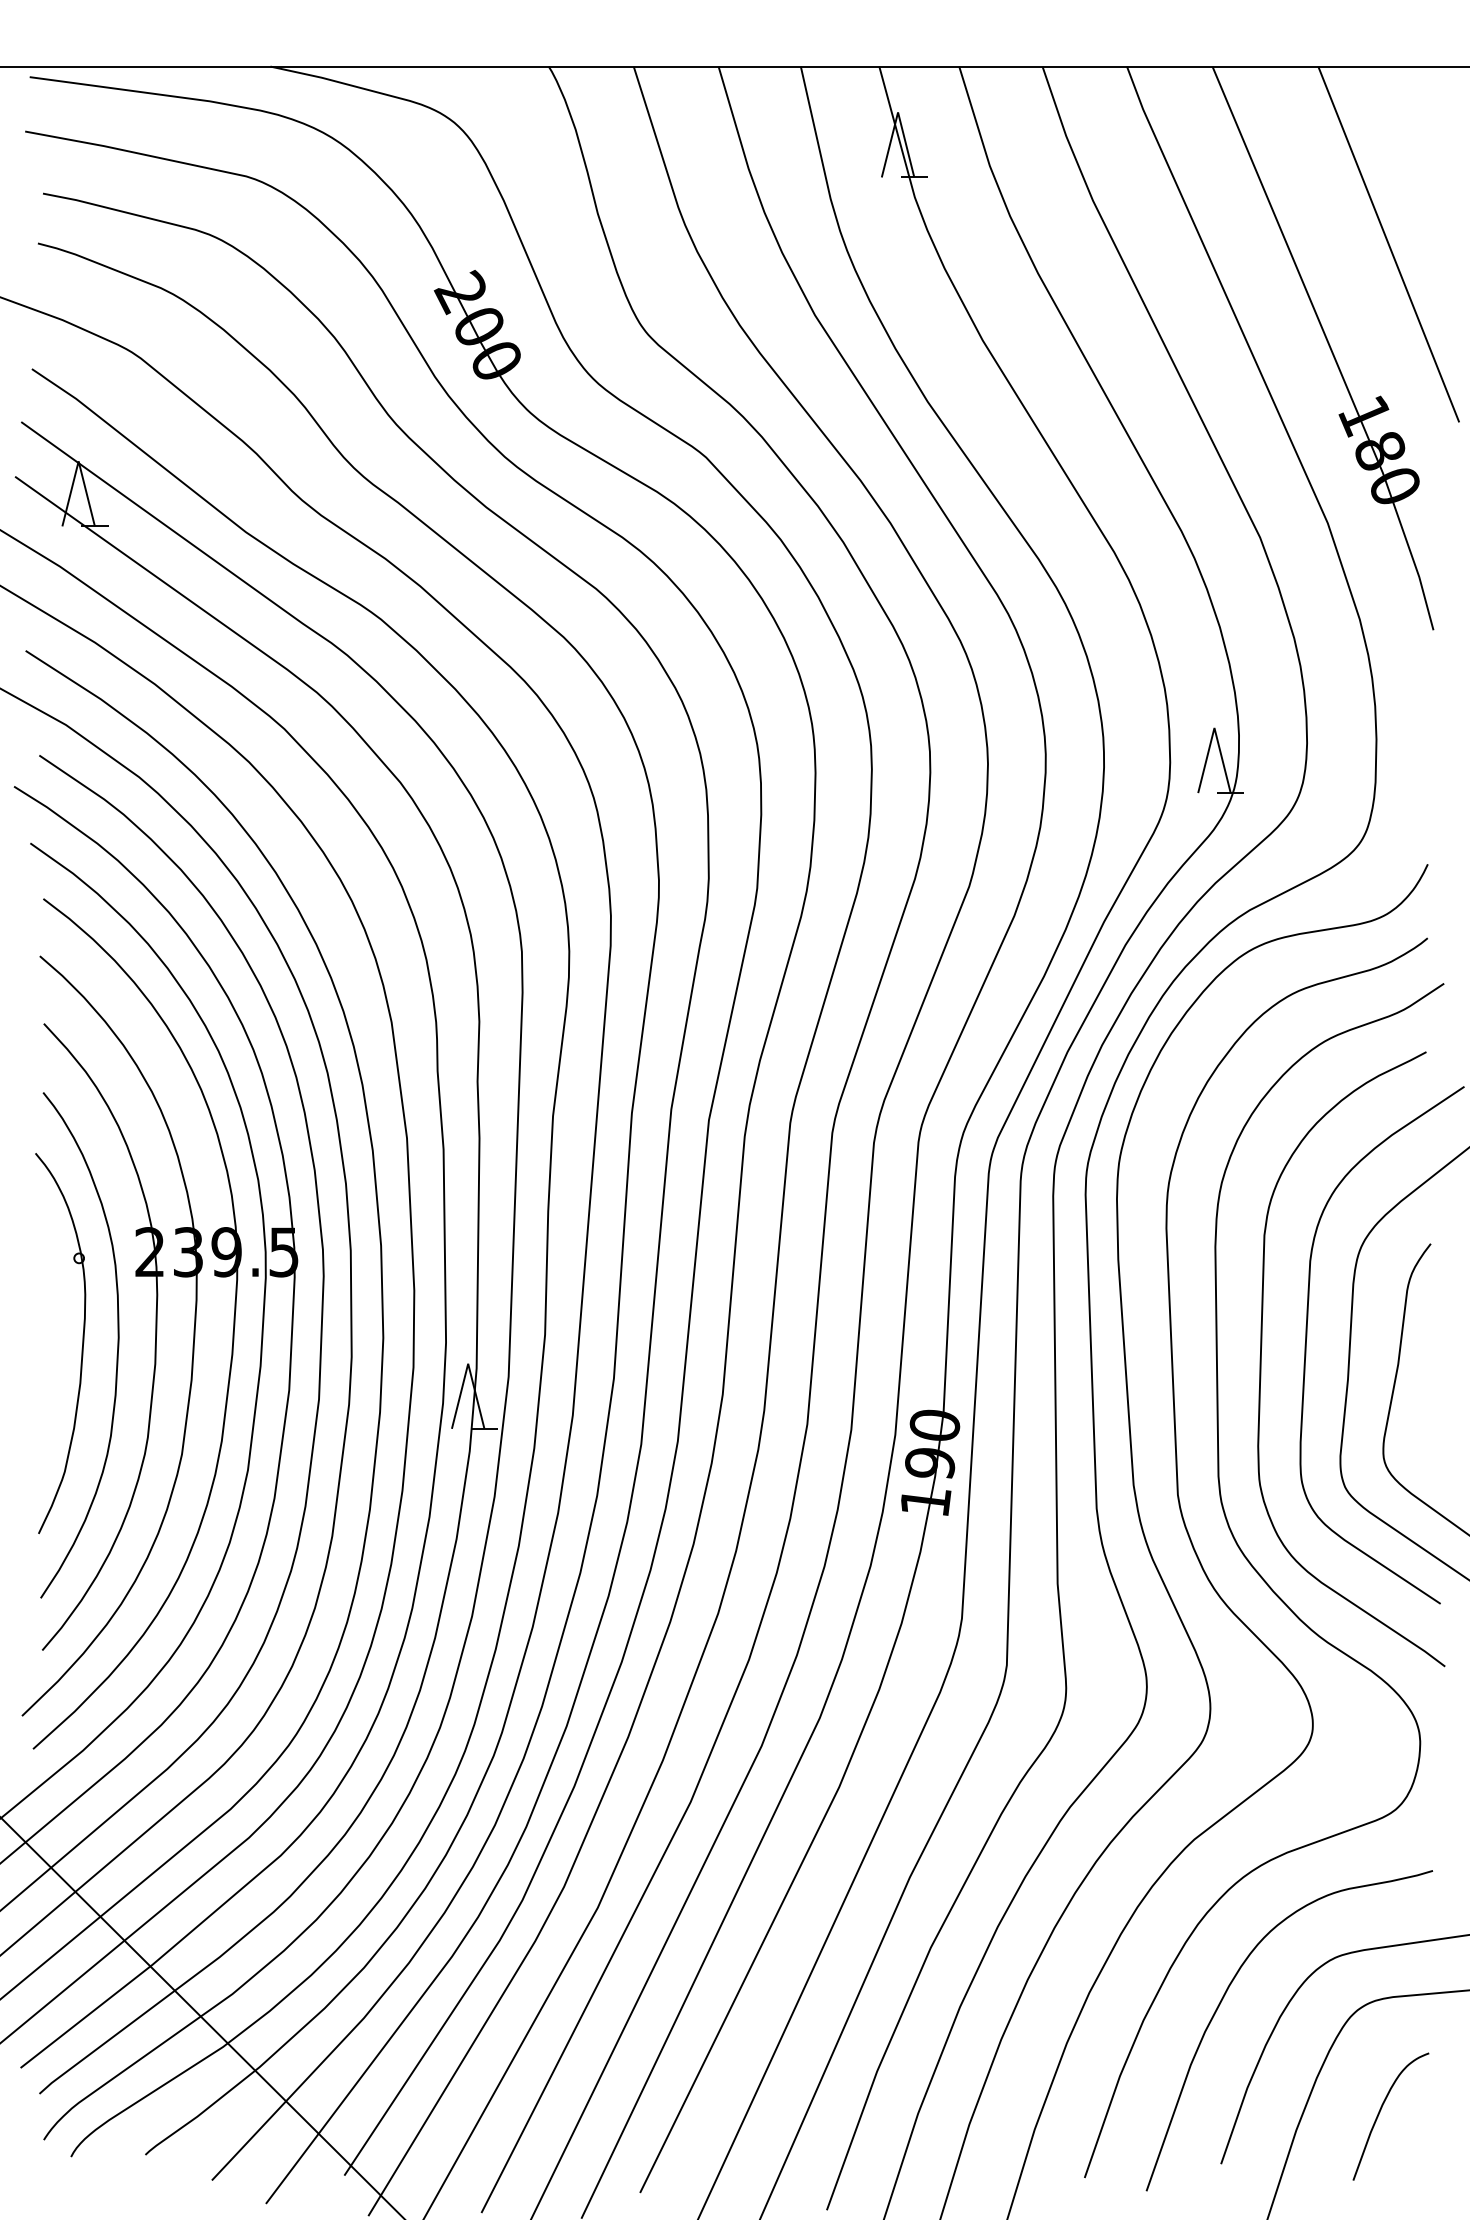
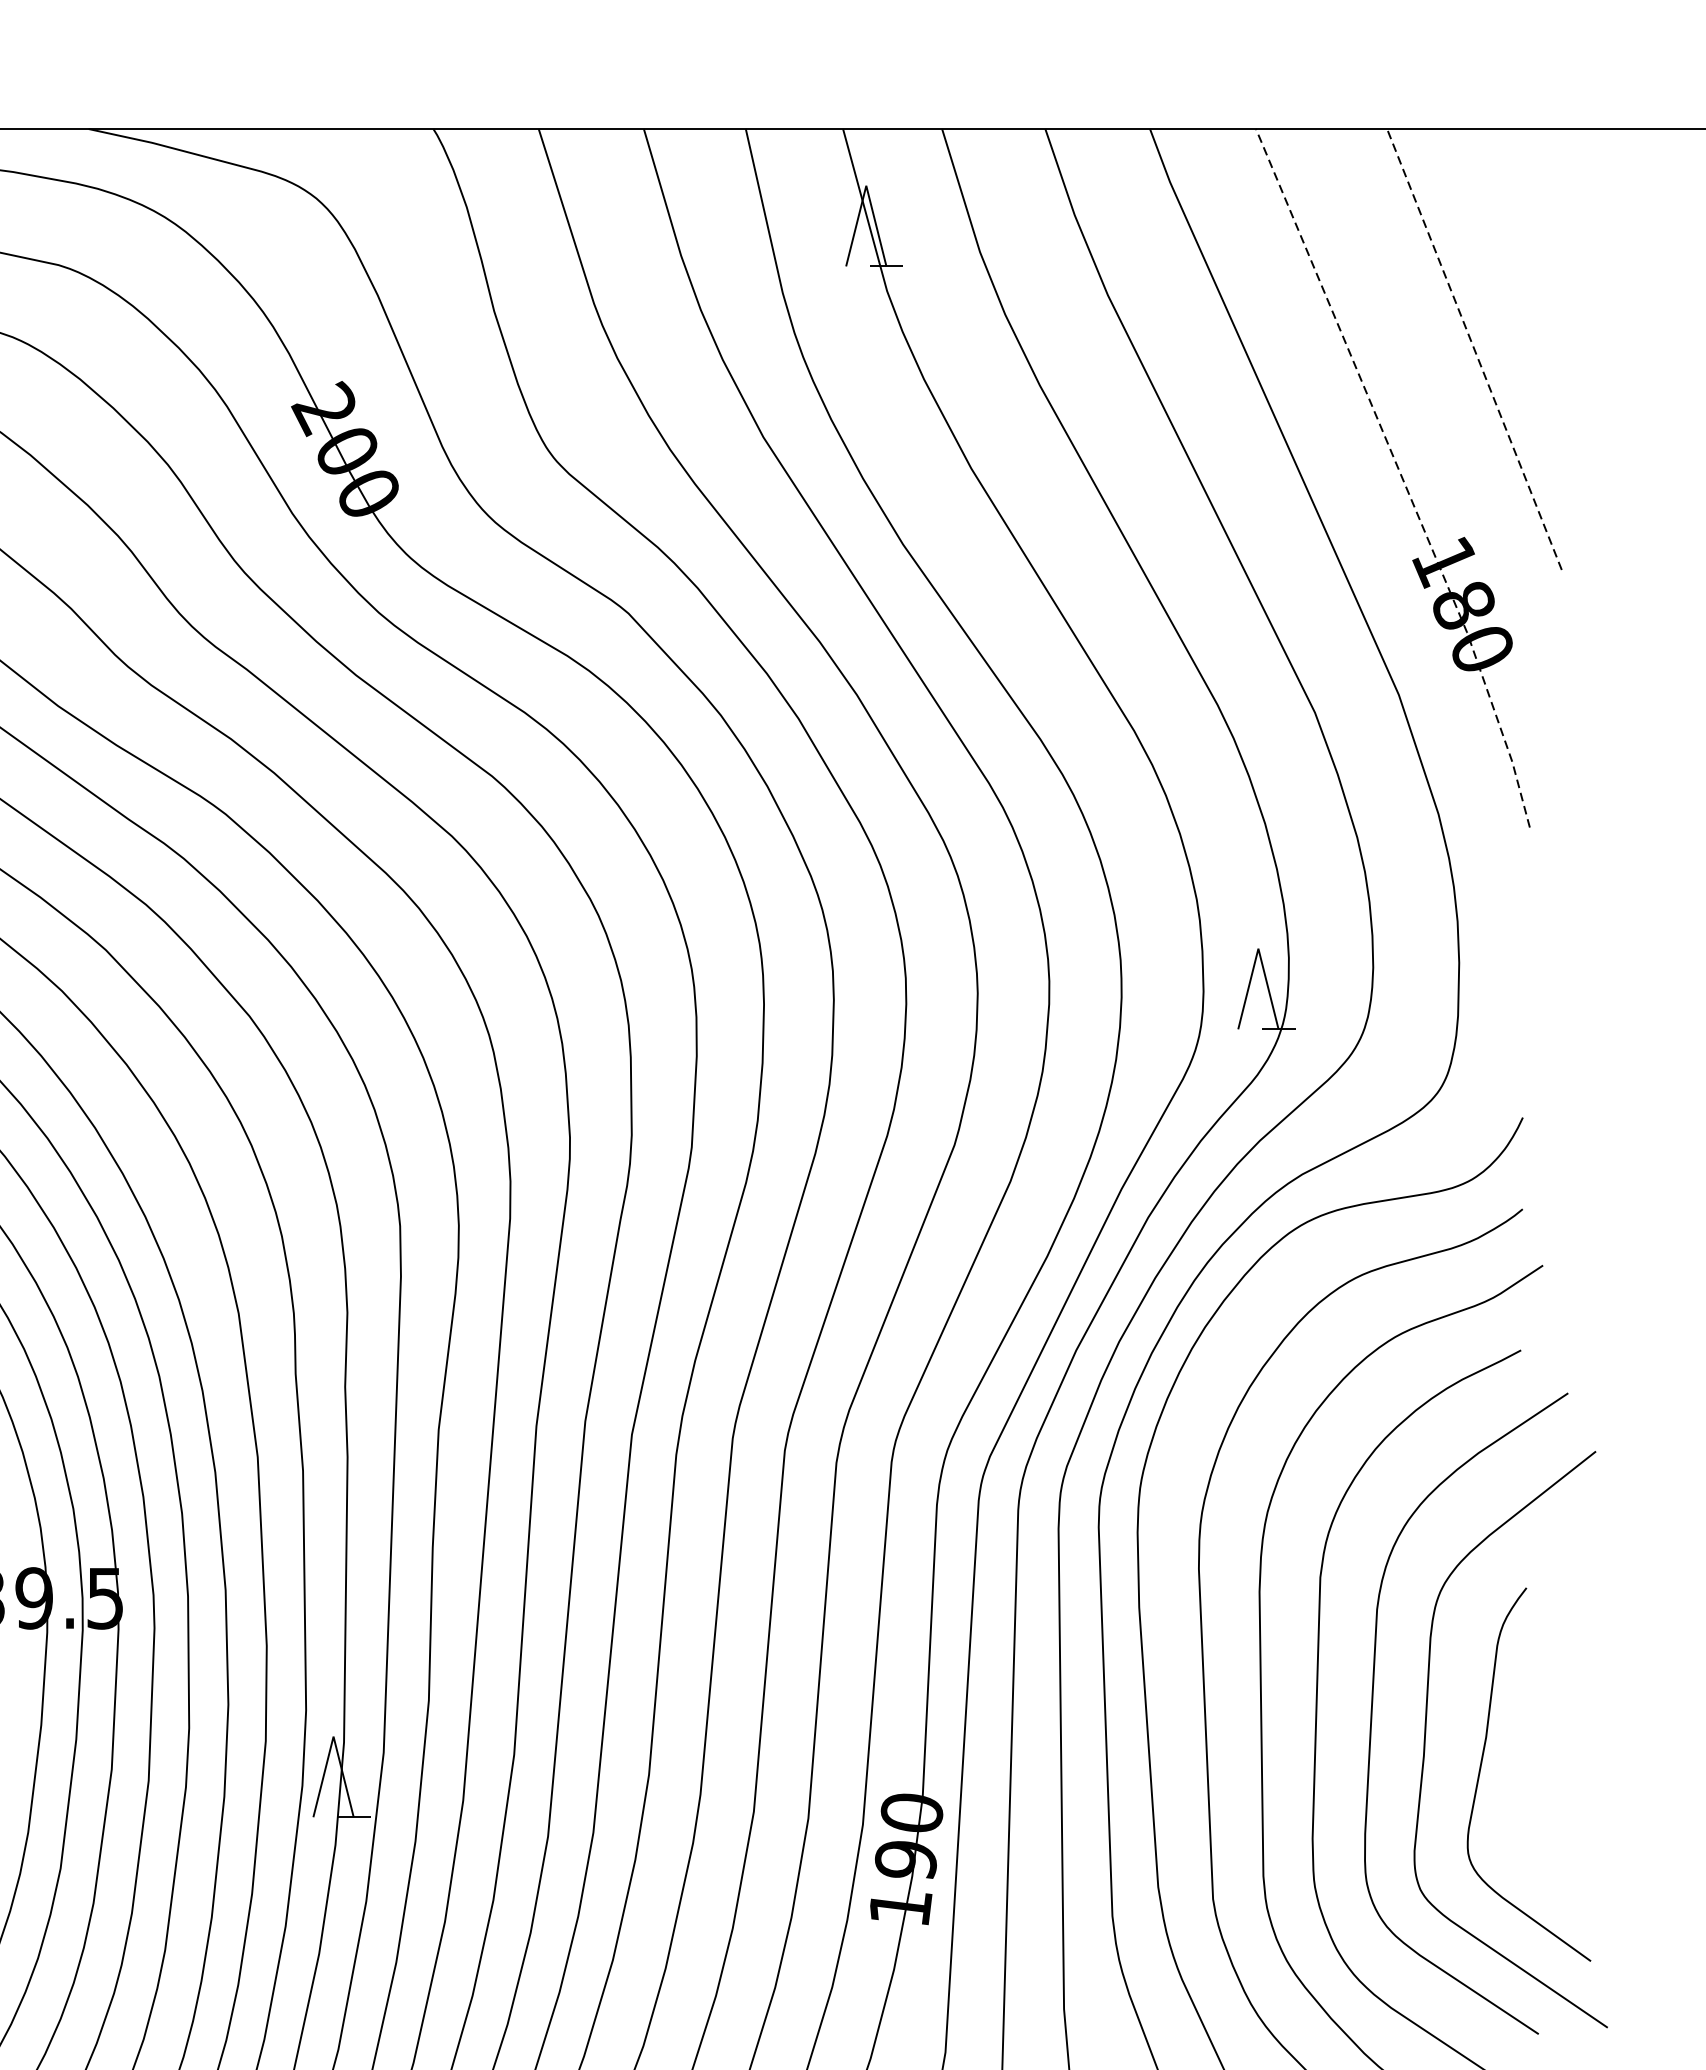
line: (1388, 244) -> (1474, 349), solid -> dashed
line: (1329, 346) -> (1400, 475), solid -> dashed

